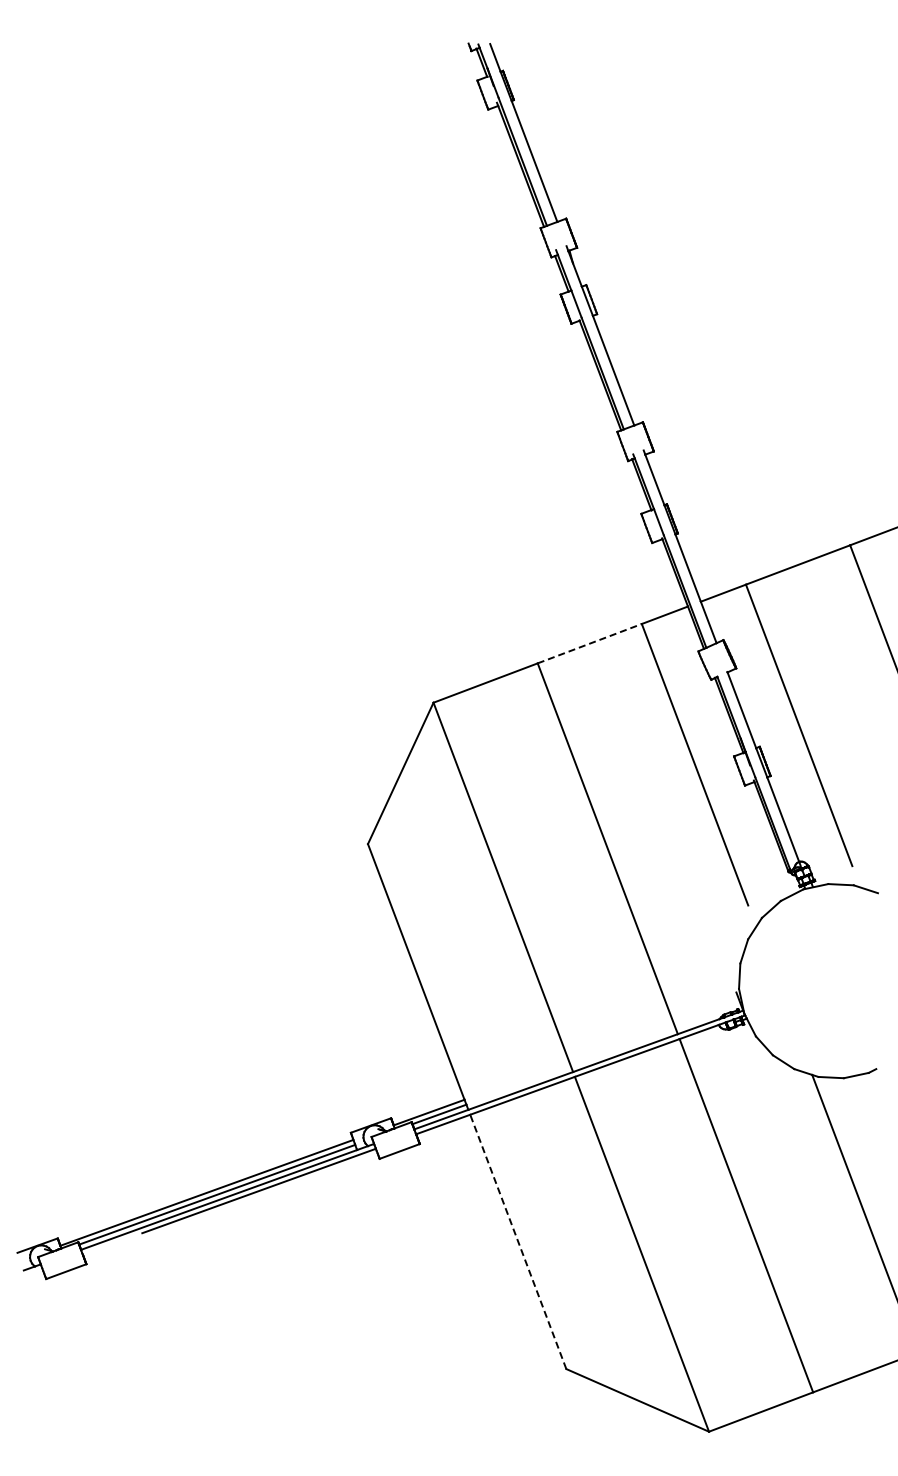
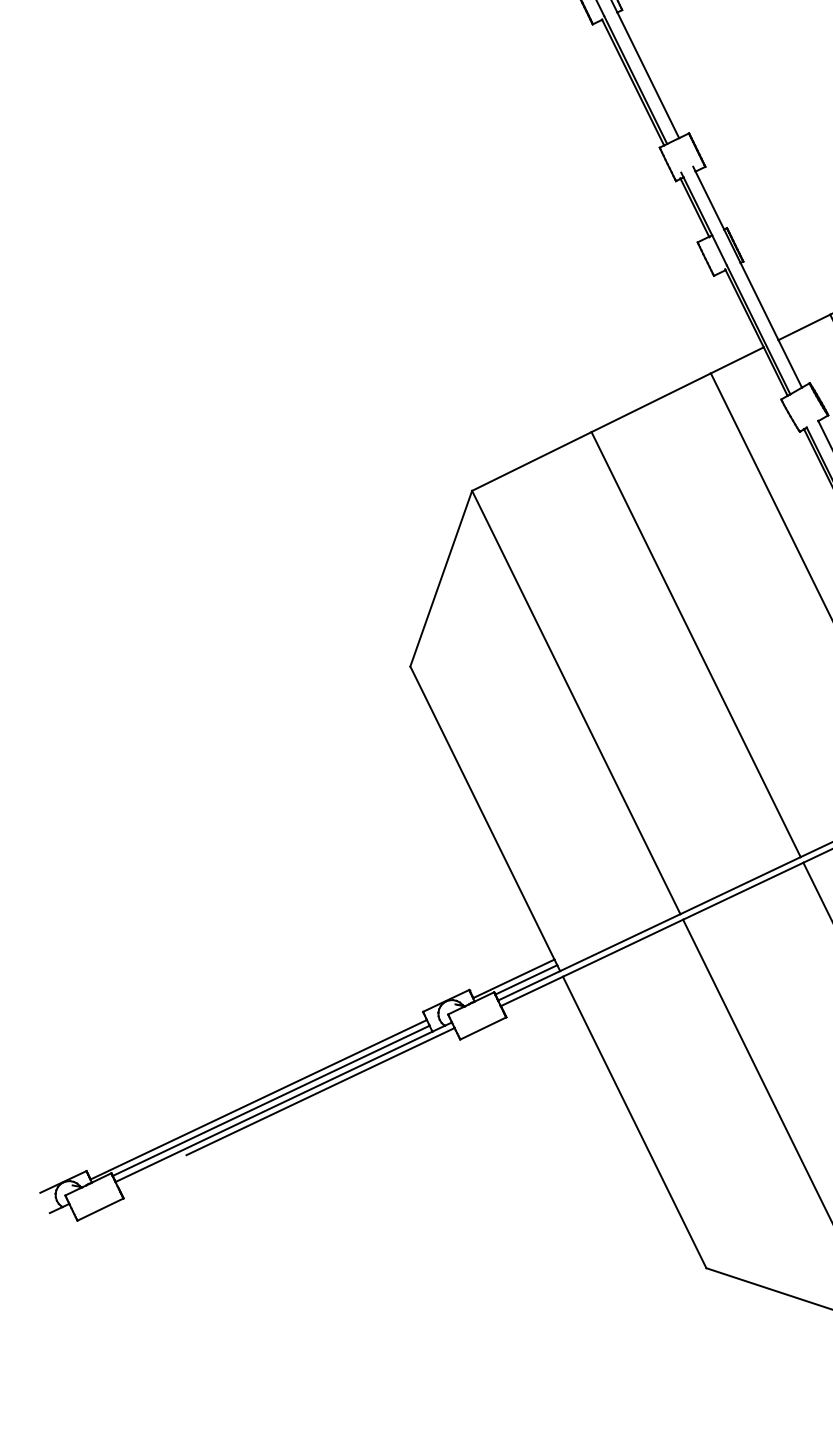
line: (589, 643) -> (650, 402), dashed -> solid
line: (518, 1241) -> (634, 1121), dashed -> solid

